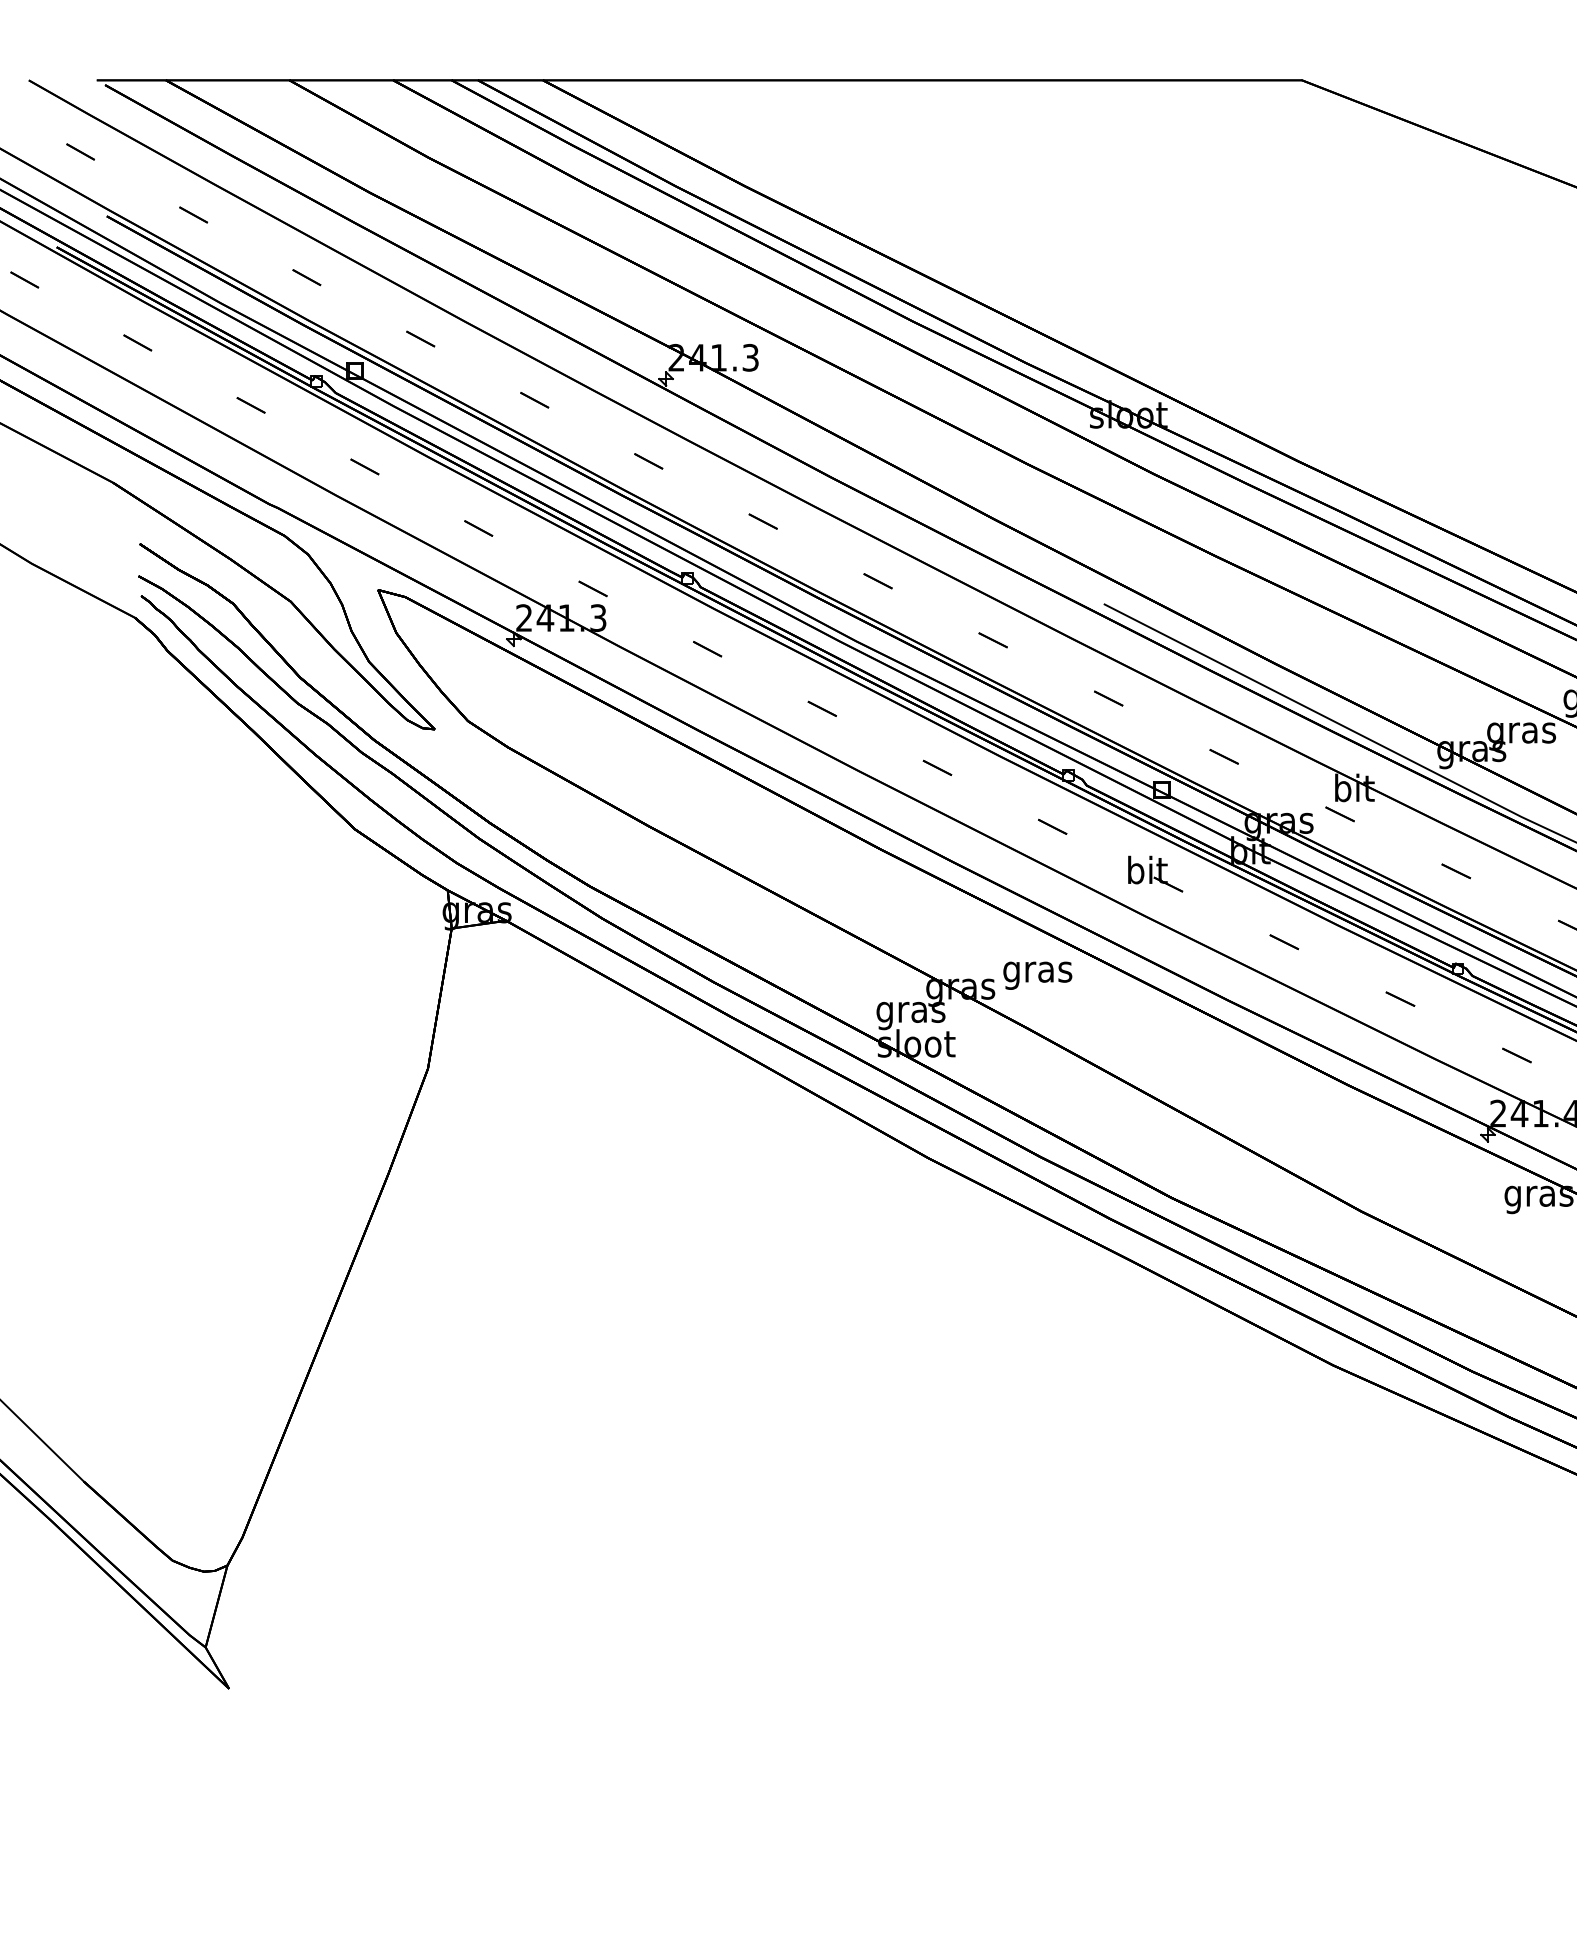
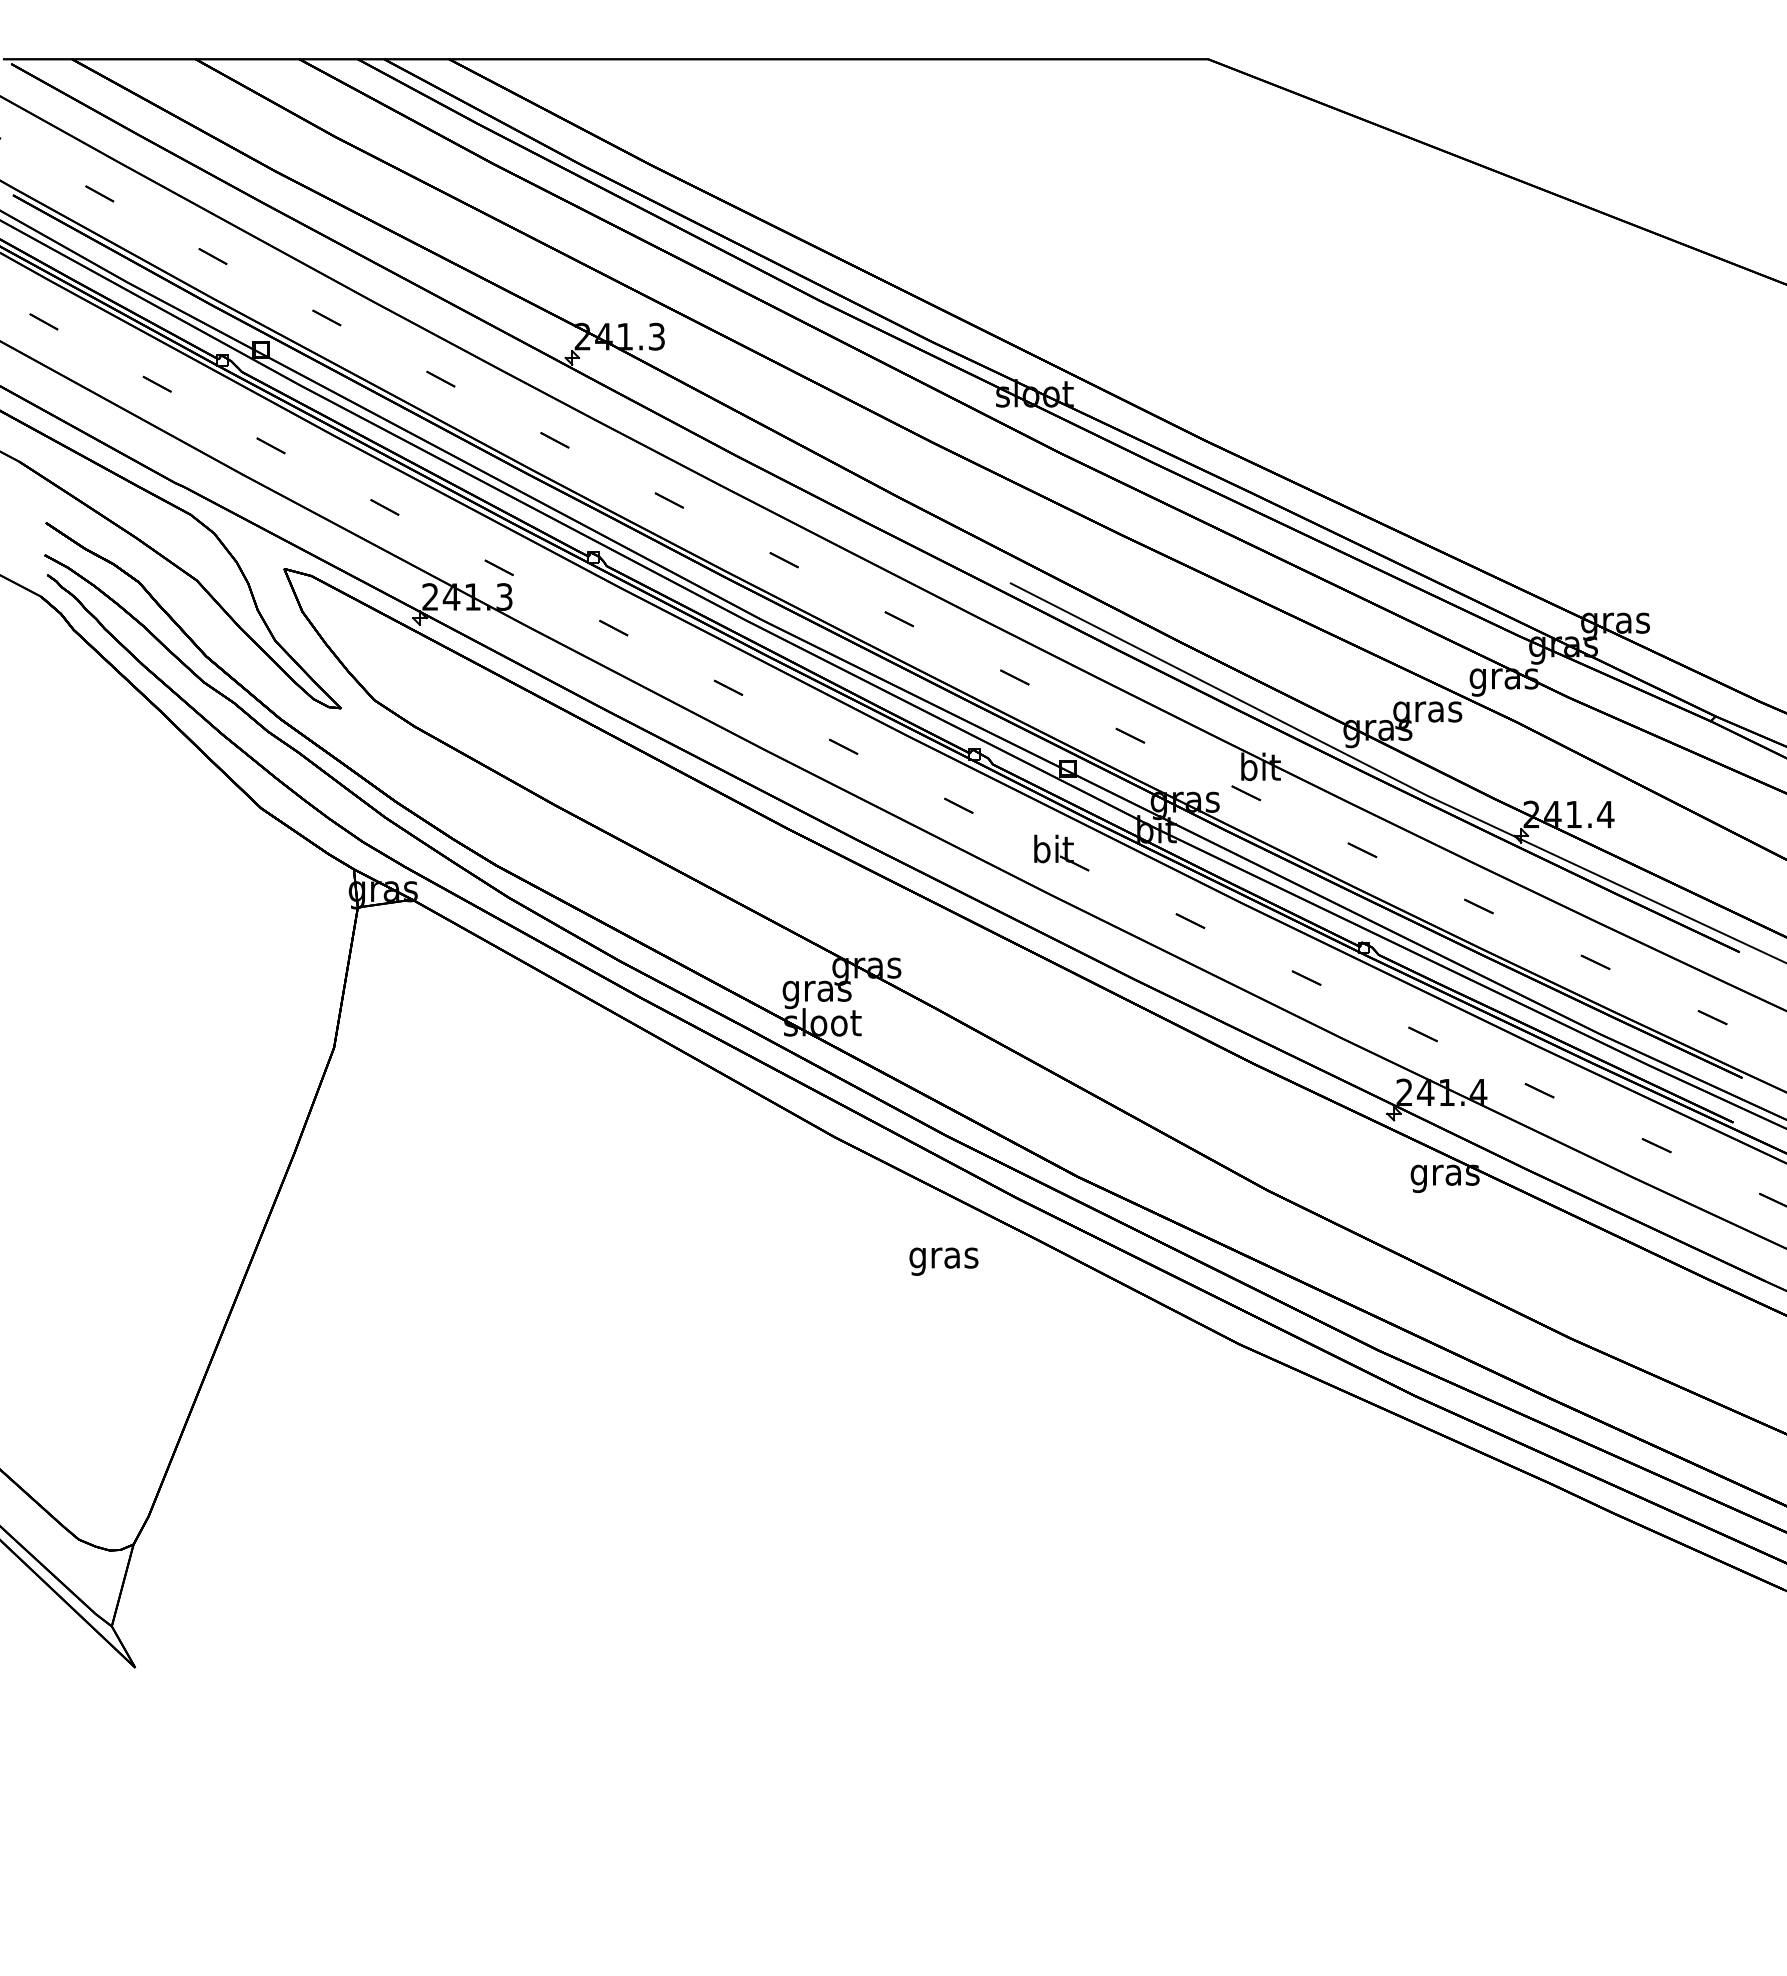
text: (1037, 975) -> (943, 1261), moved

